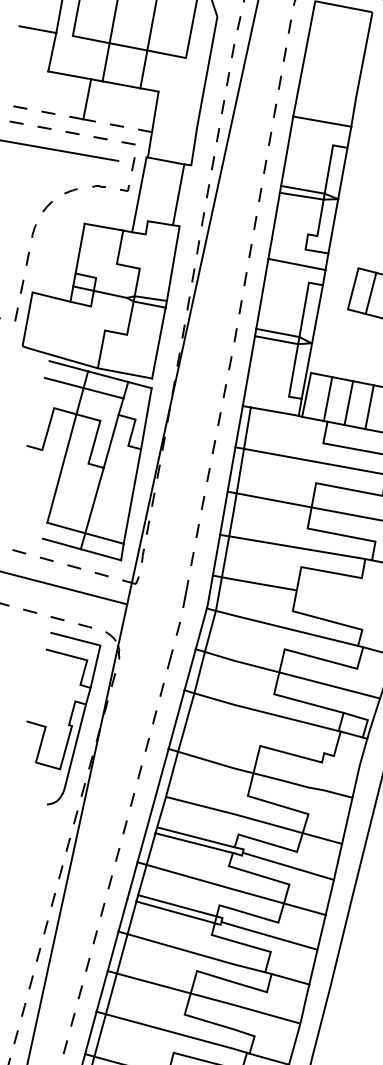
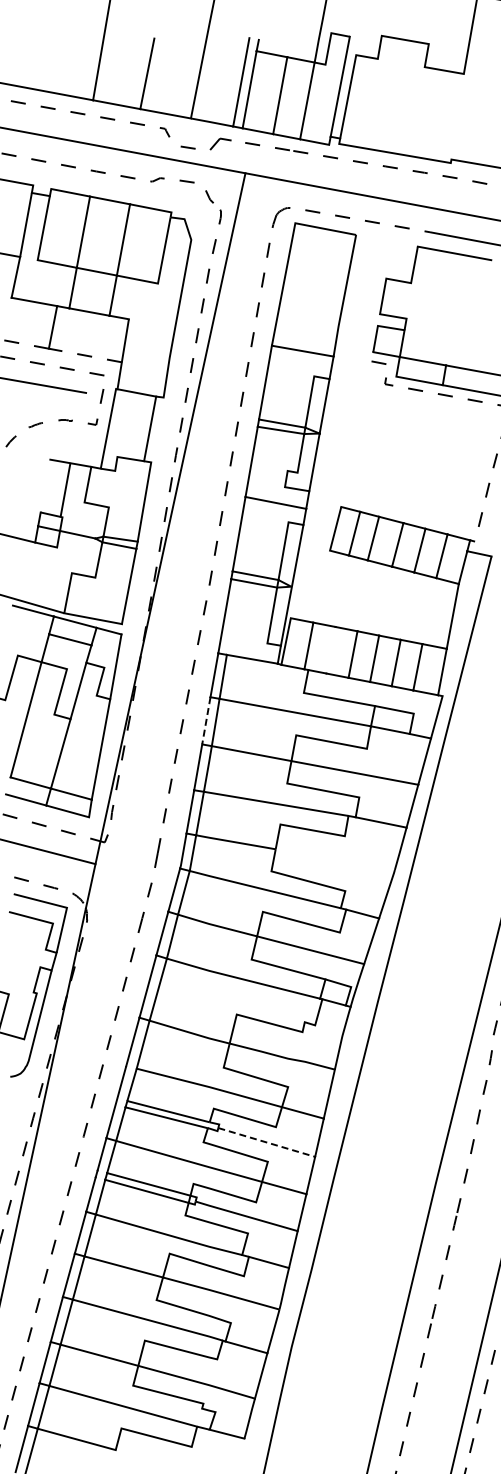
line: (80, 248) -> (65, 489), moved
line: (64, 382) -> (28, 628), removed
line: (348, 402) -> (330, 649), removed
line: (231, 469) -> (206, 720), solid -> dashed
line: (288, 866) -> (266, 1142), solid -> dashed

